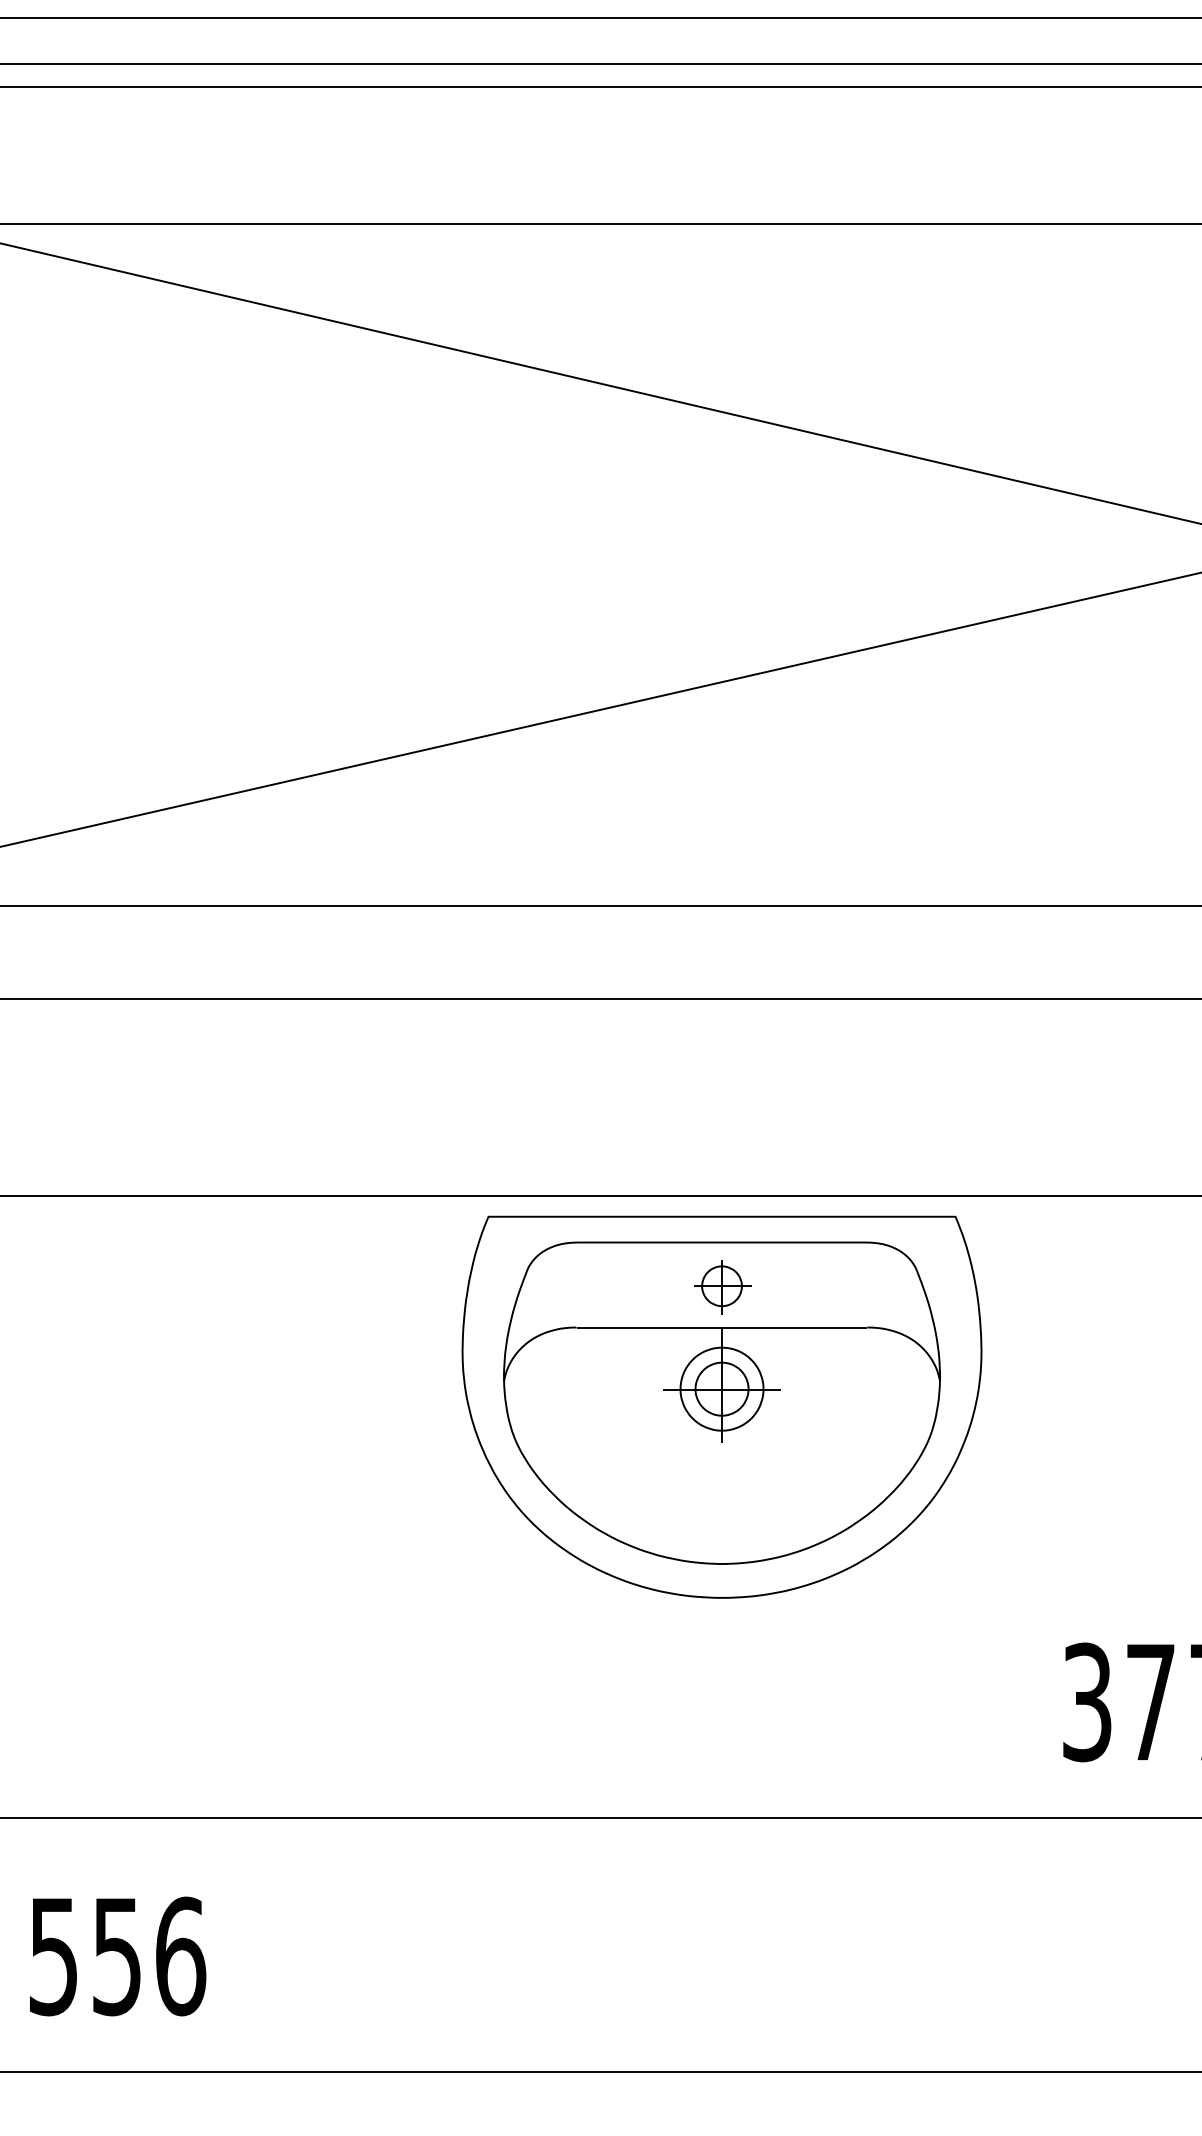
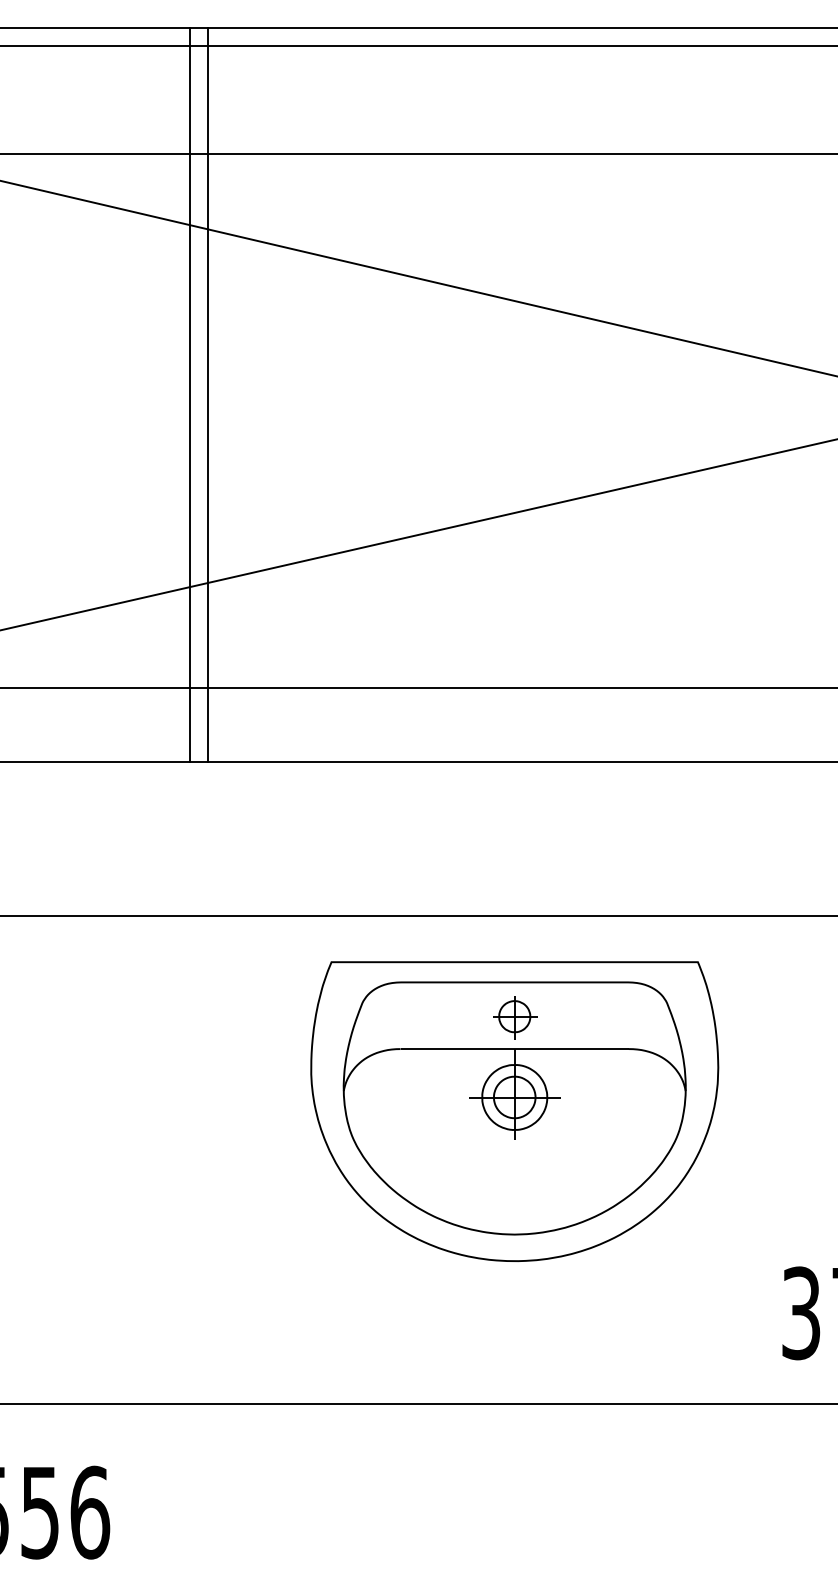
line: (307, 531) -> (189, 394), added
line: (331, 531) -> (208, 394), added
part: (721, 1406) -> (514, 1111), moved

